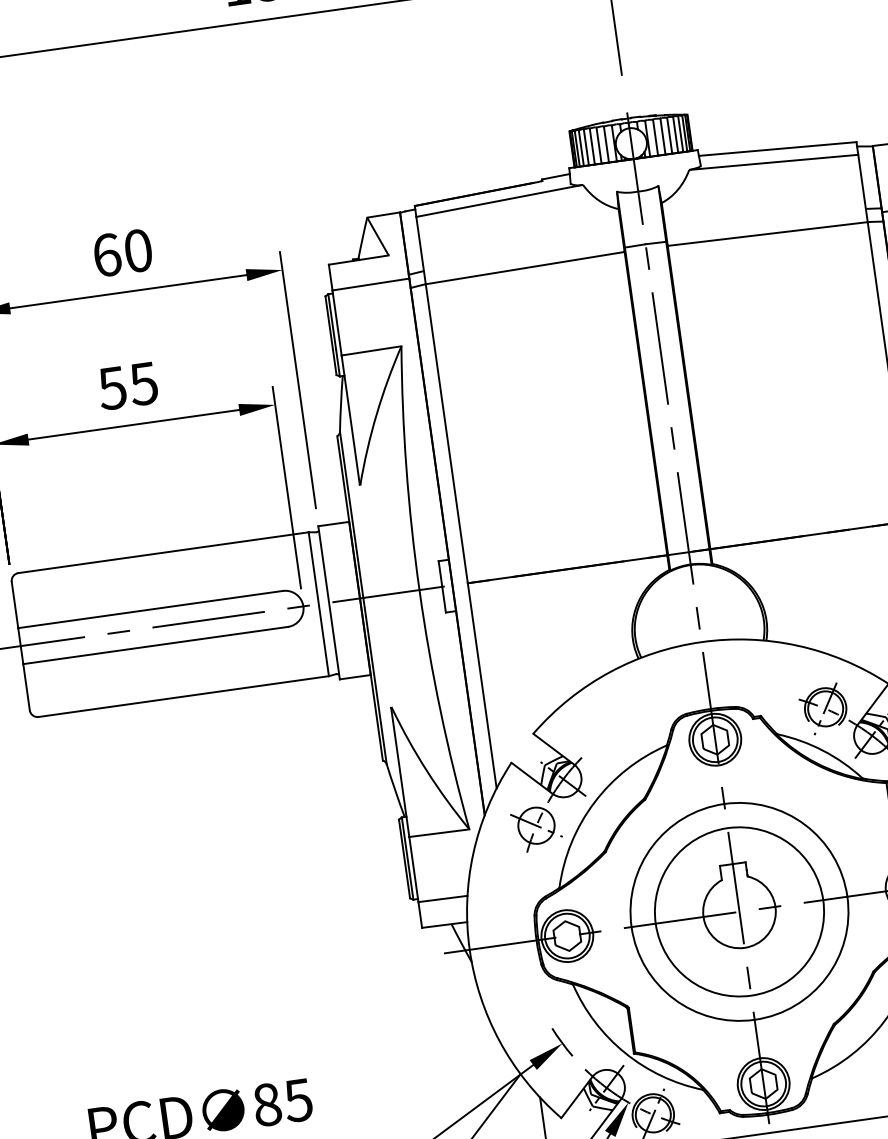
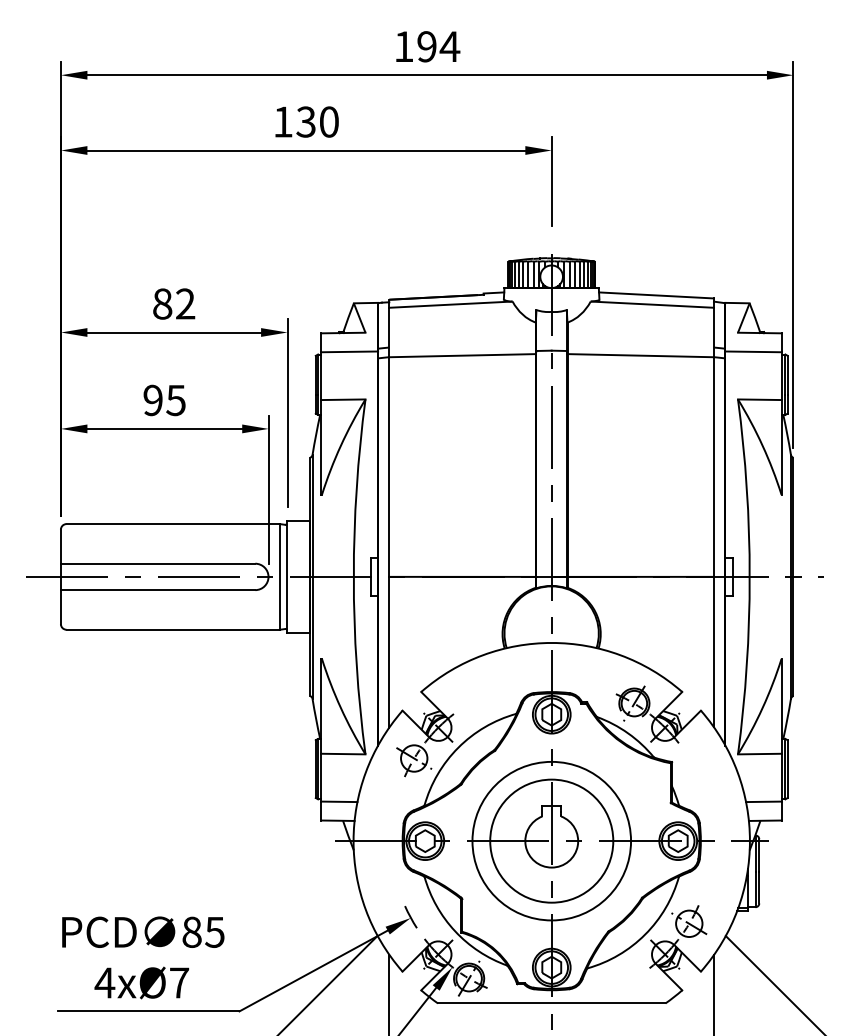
text: (123, 252) -> (174, 303), 60 -> 82
text: (111, 388) -> (152, 400), 55 -> 95

